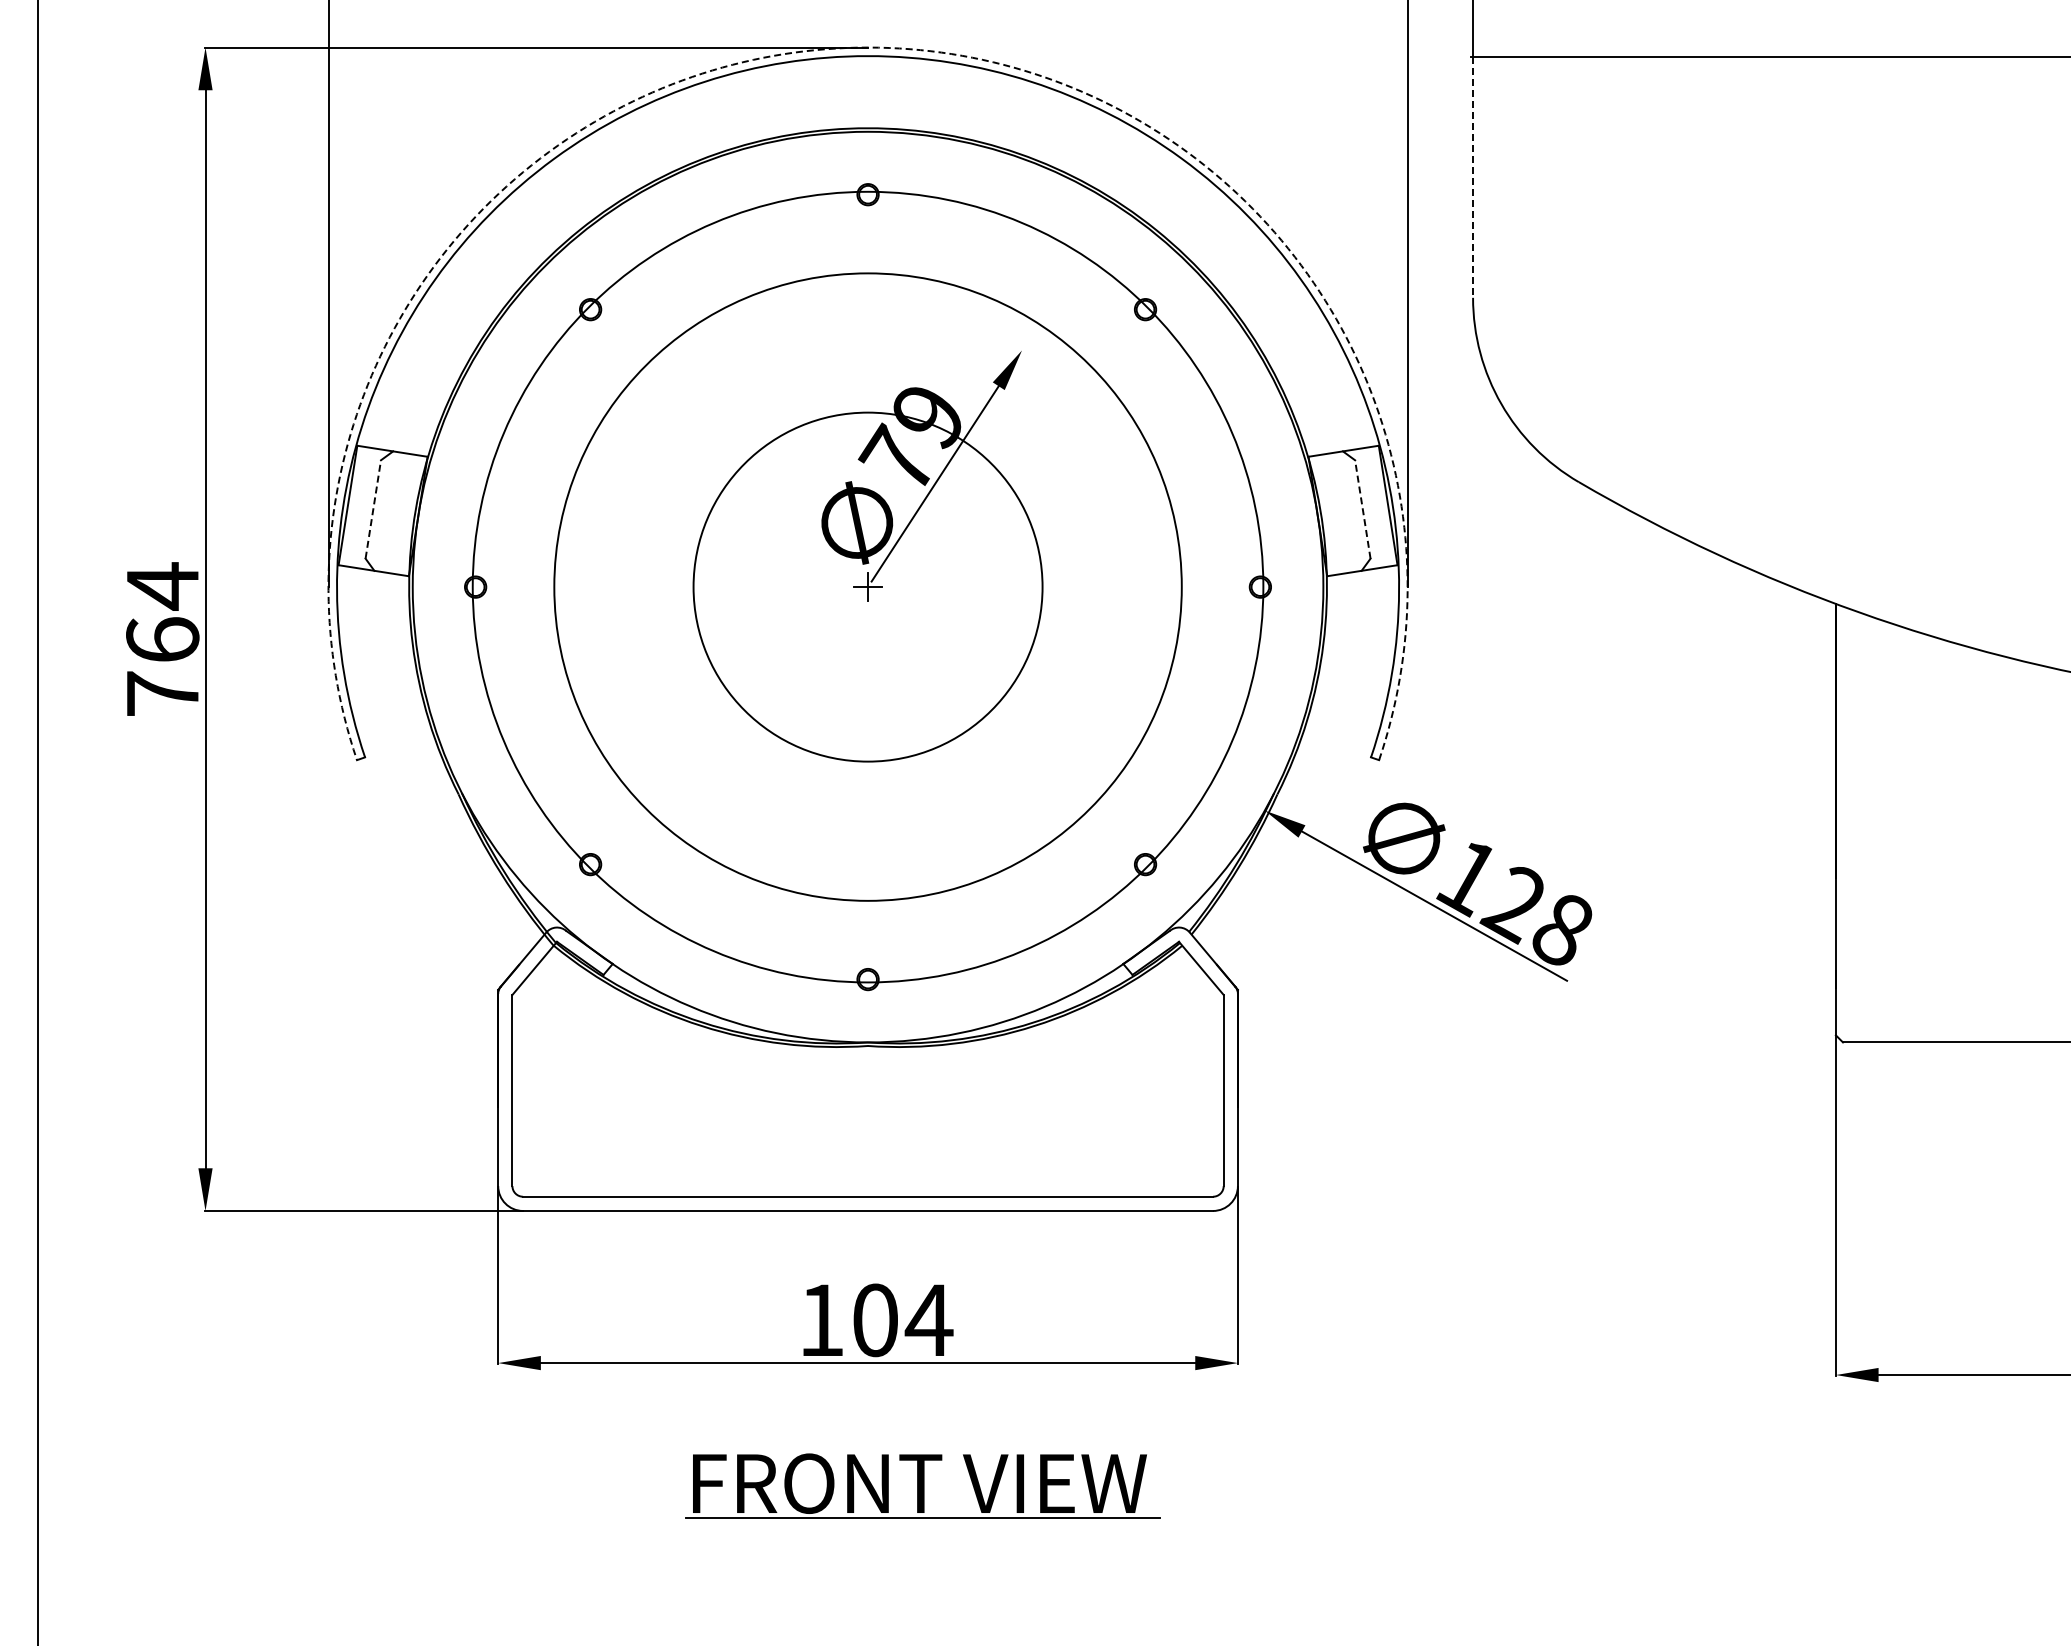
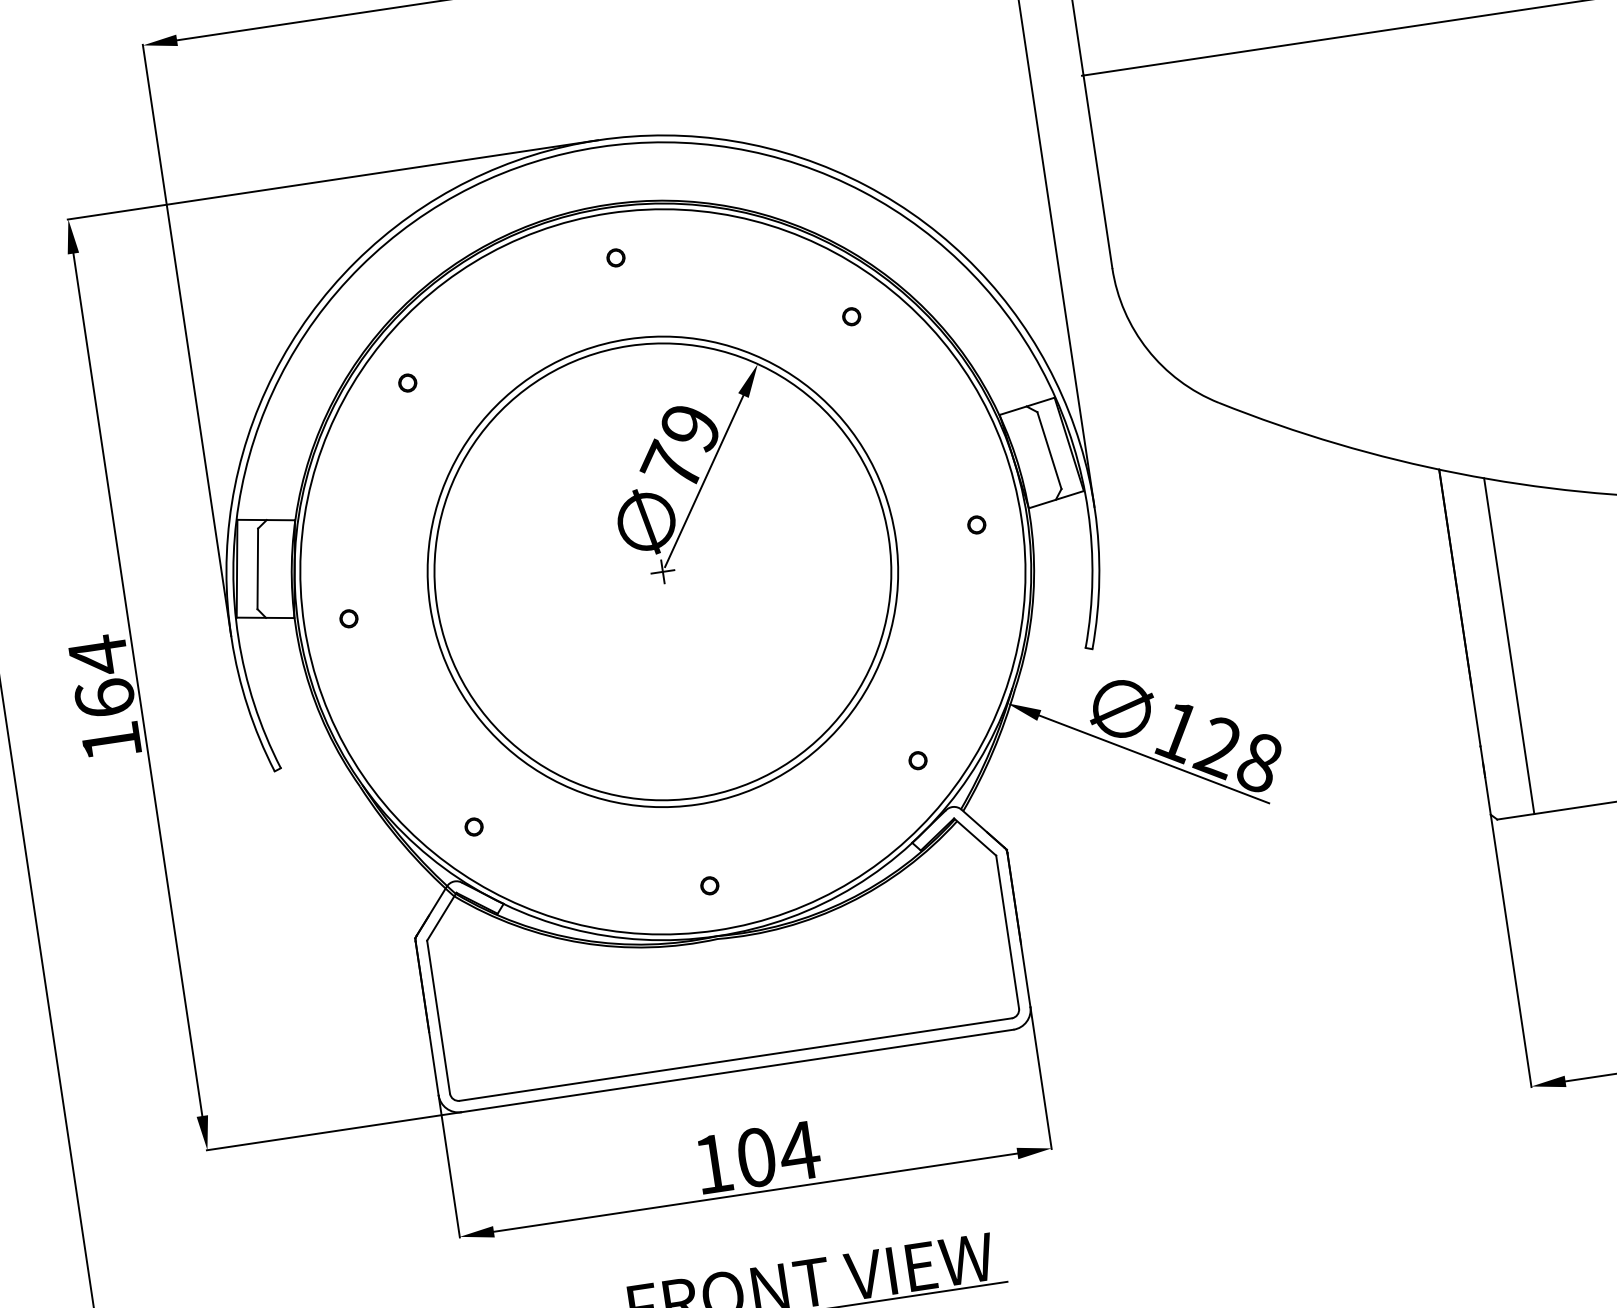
arc: (868, 47) -> (598, 140), dashed -> solid
line: (1473, 177) -> (1098, 171), dashed -> solid
line: (373, 509) -> (257, 568), dashed -> solid
line: (1362, 509) -> (1049, 450), dashed -> solid
circle: (867, 586) -> (662, 571), size x0.71
circle: (867, 586) -> (662, 571), size x1.43
circle: (867, 586) -> (662, 571), size x1.67
text: (162, 693) -> (111, 741), 764 -> 164
line: (1889, 832) -> (1509, 646), added

